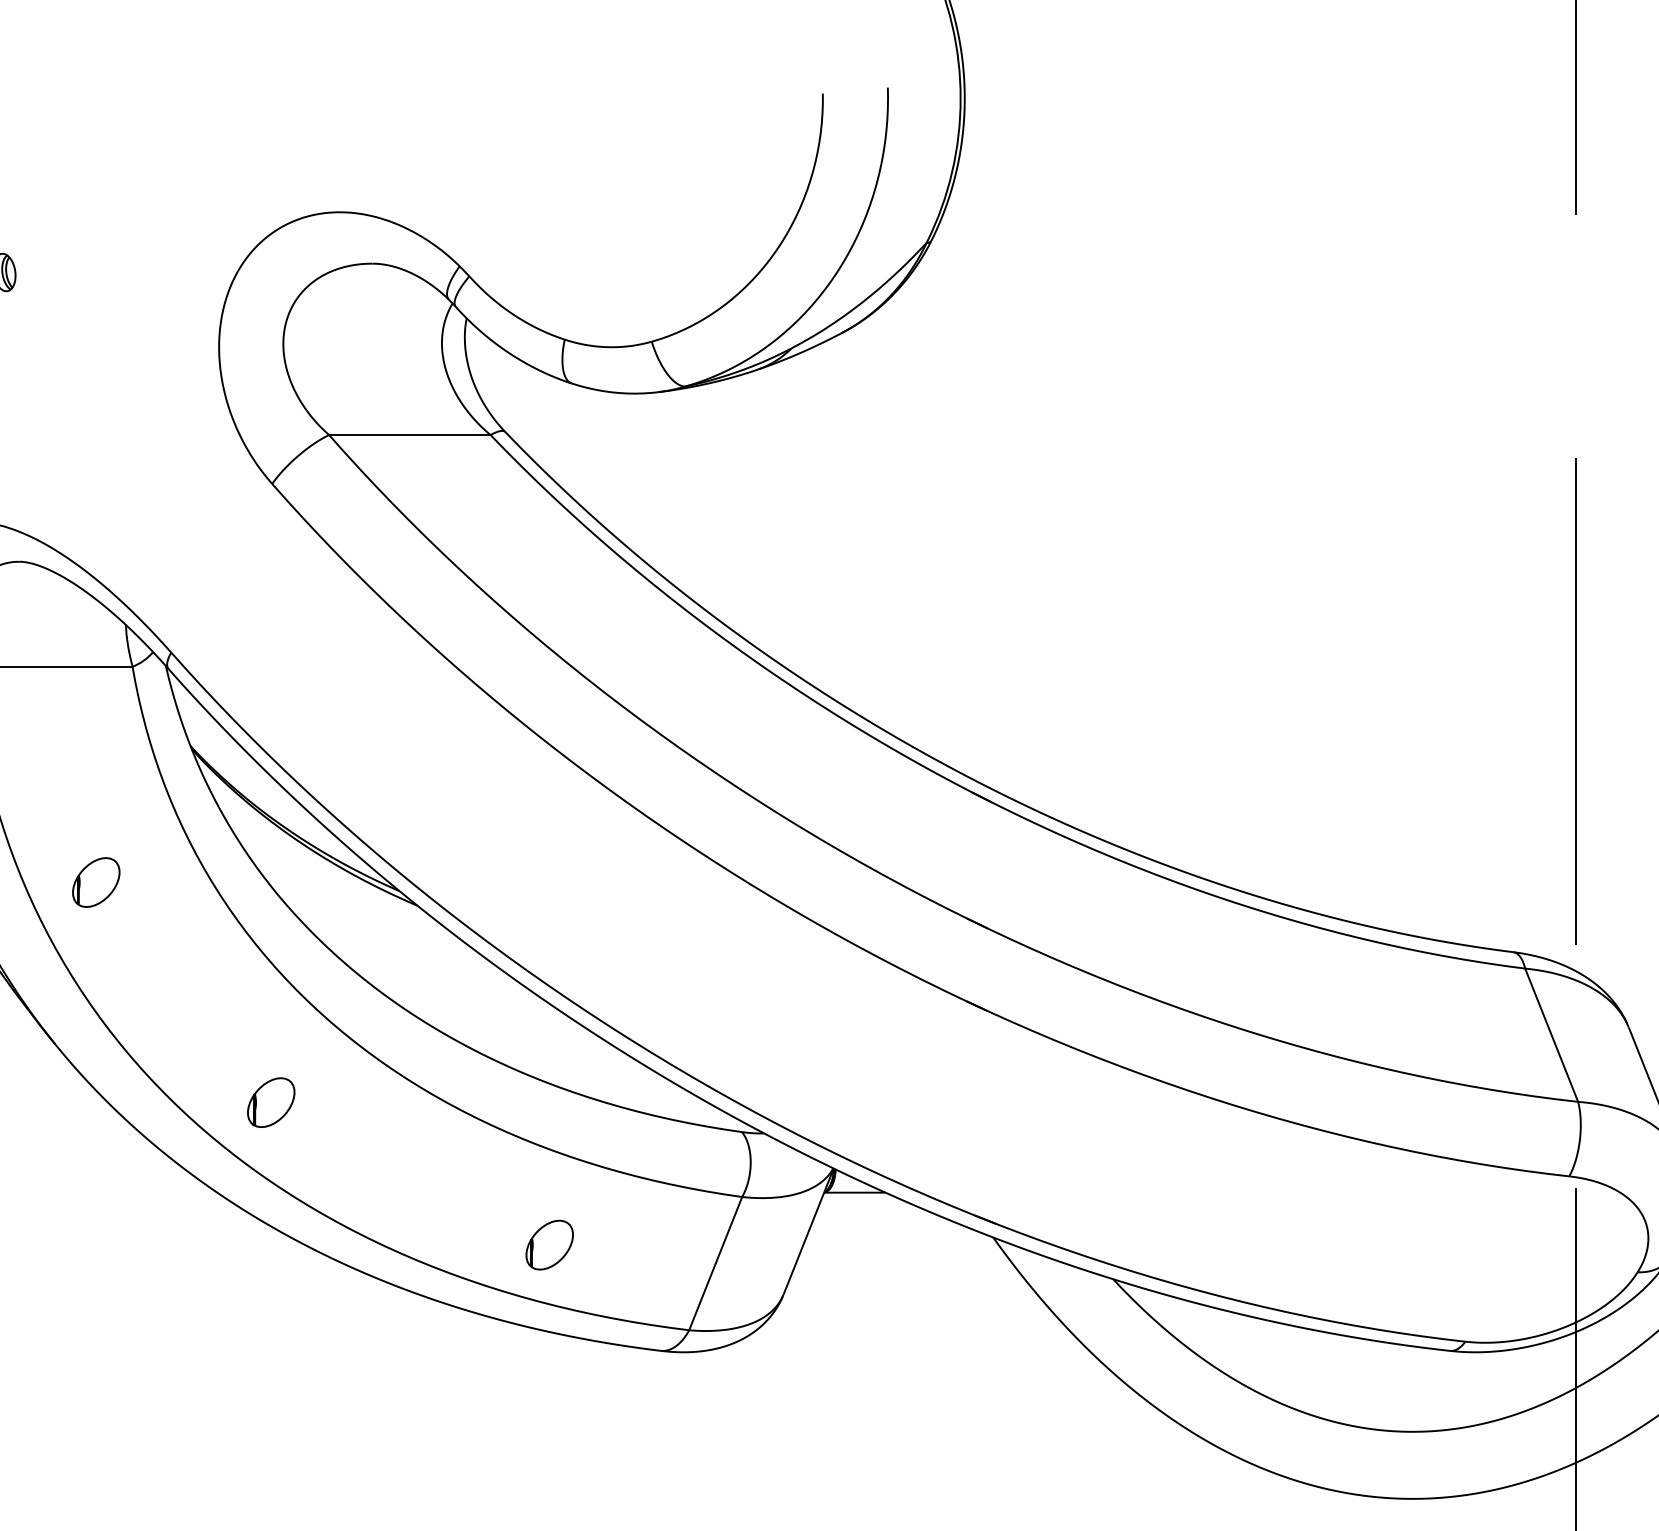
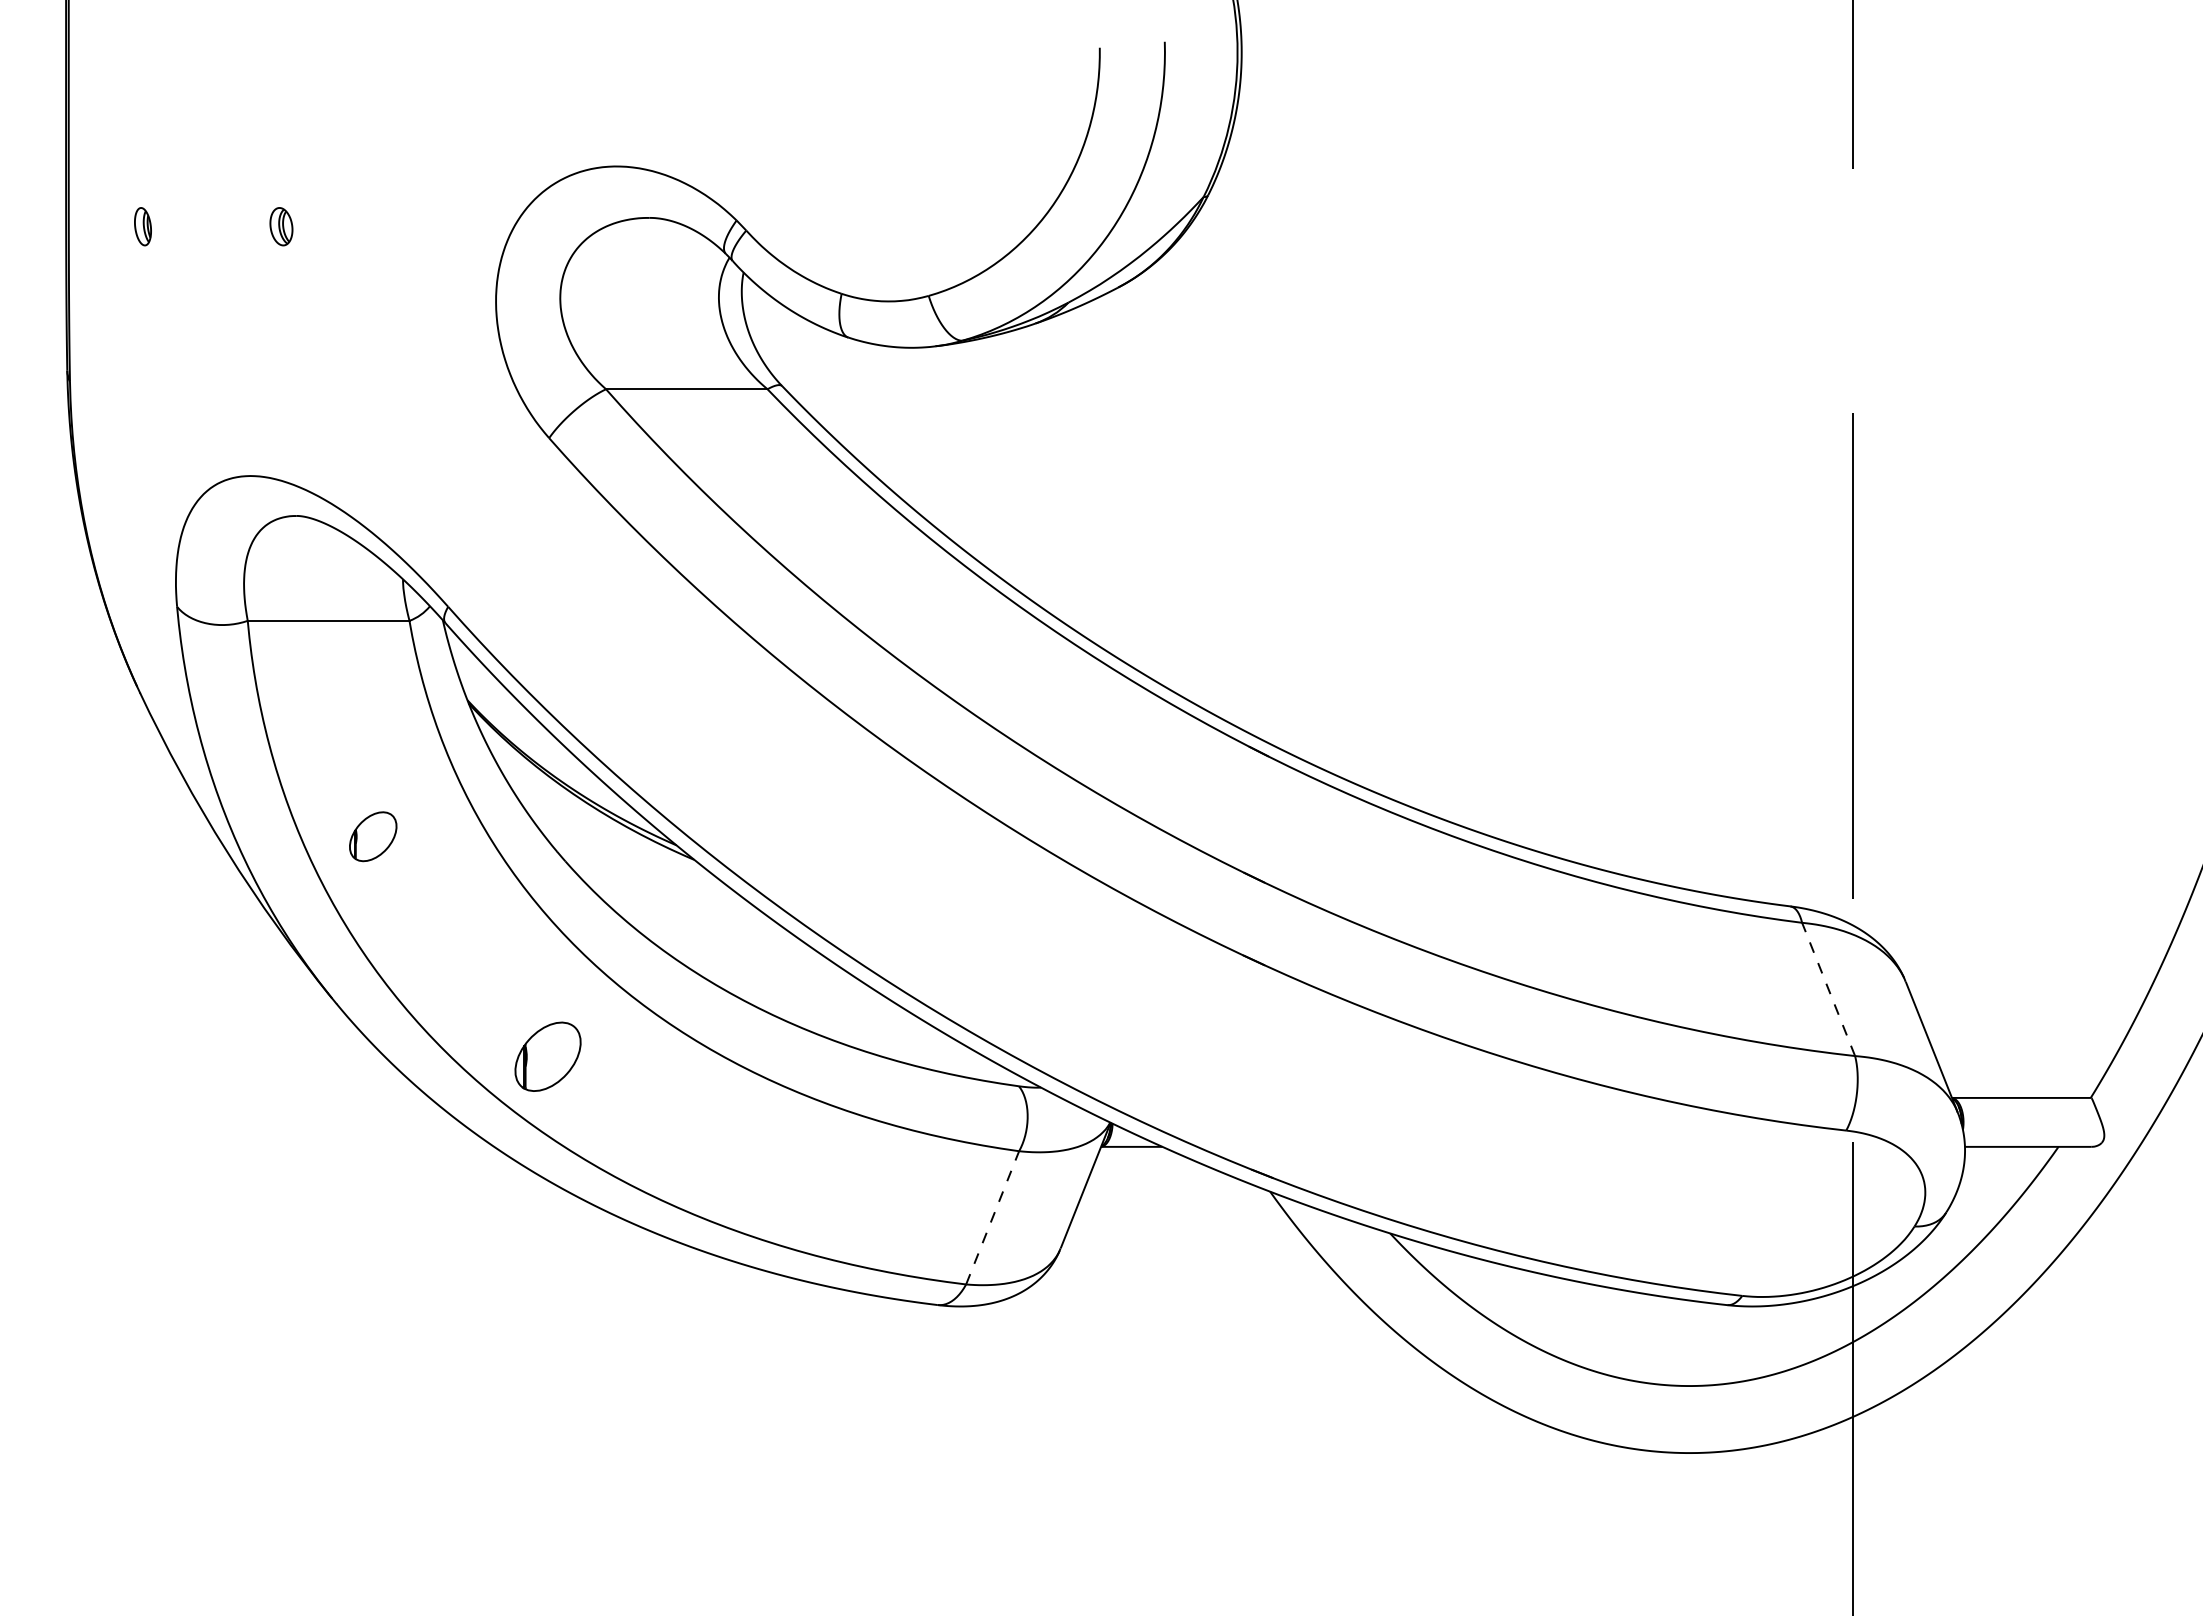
line: (1551, 1035) -> (1828, 989), solid -> dashed
part: (271, 1102) -> (548, 1056), size x1.4
part: (549, 1245) -> (826, 1199), removed
line: (715, 1263) -> (992, 1217), solid -> dashed

